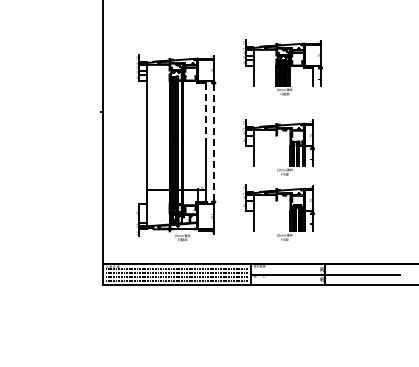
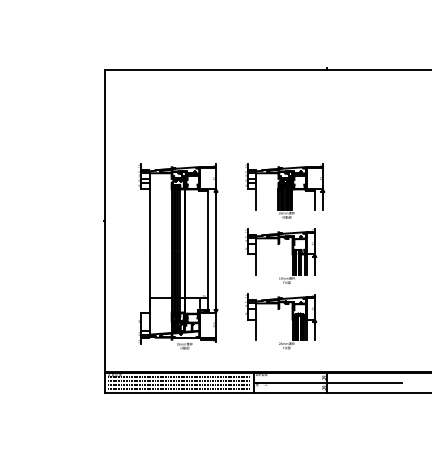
part: (283, 67) -> (285, 190), moved
line: (205, 112) -> (207, 220), dashed -> solid
line: (214, 142) -> (216, 250), dashed -> solid

